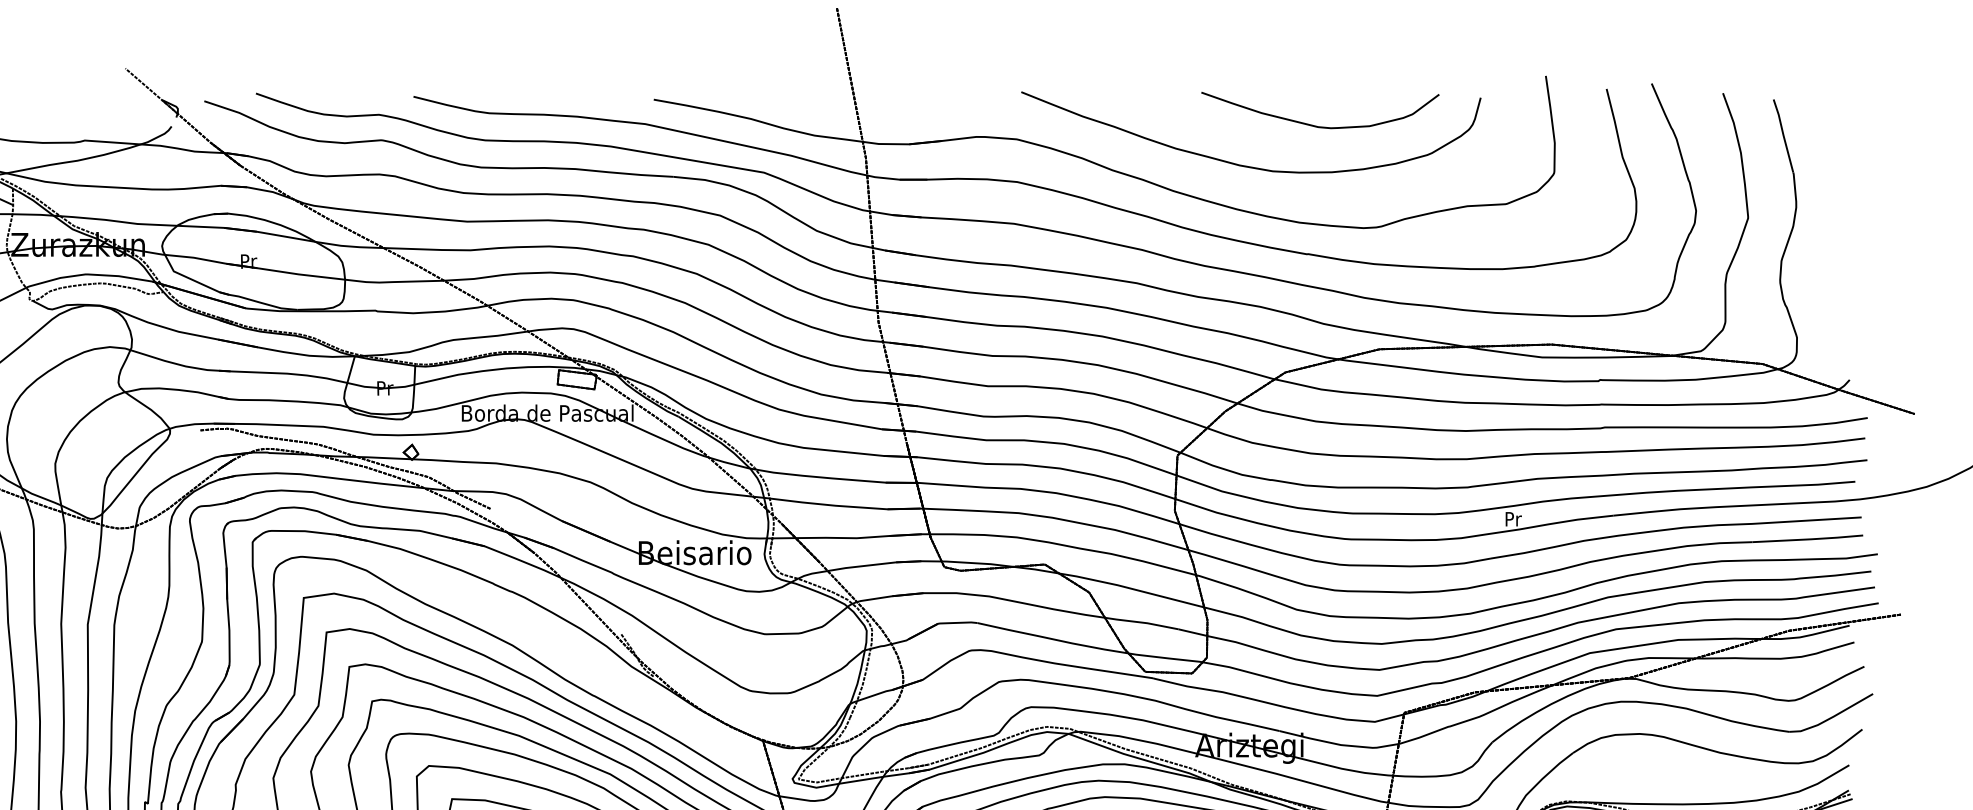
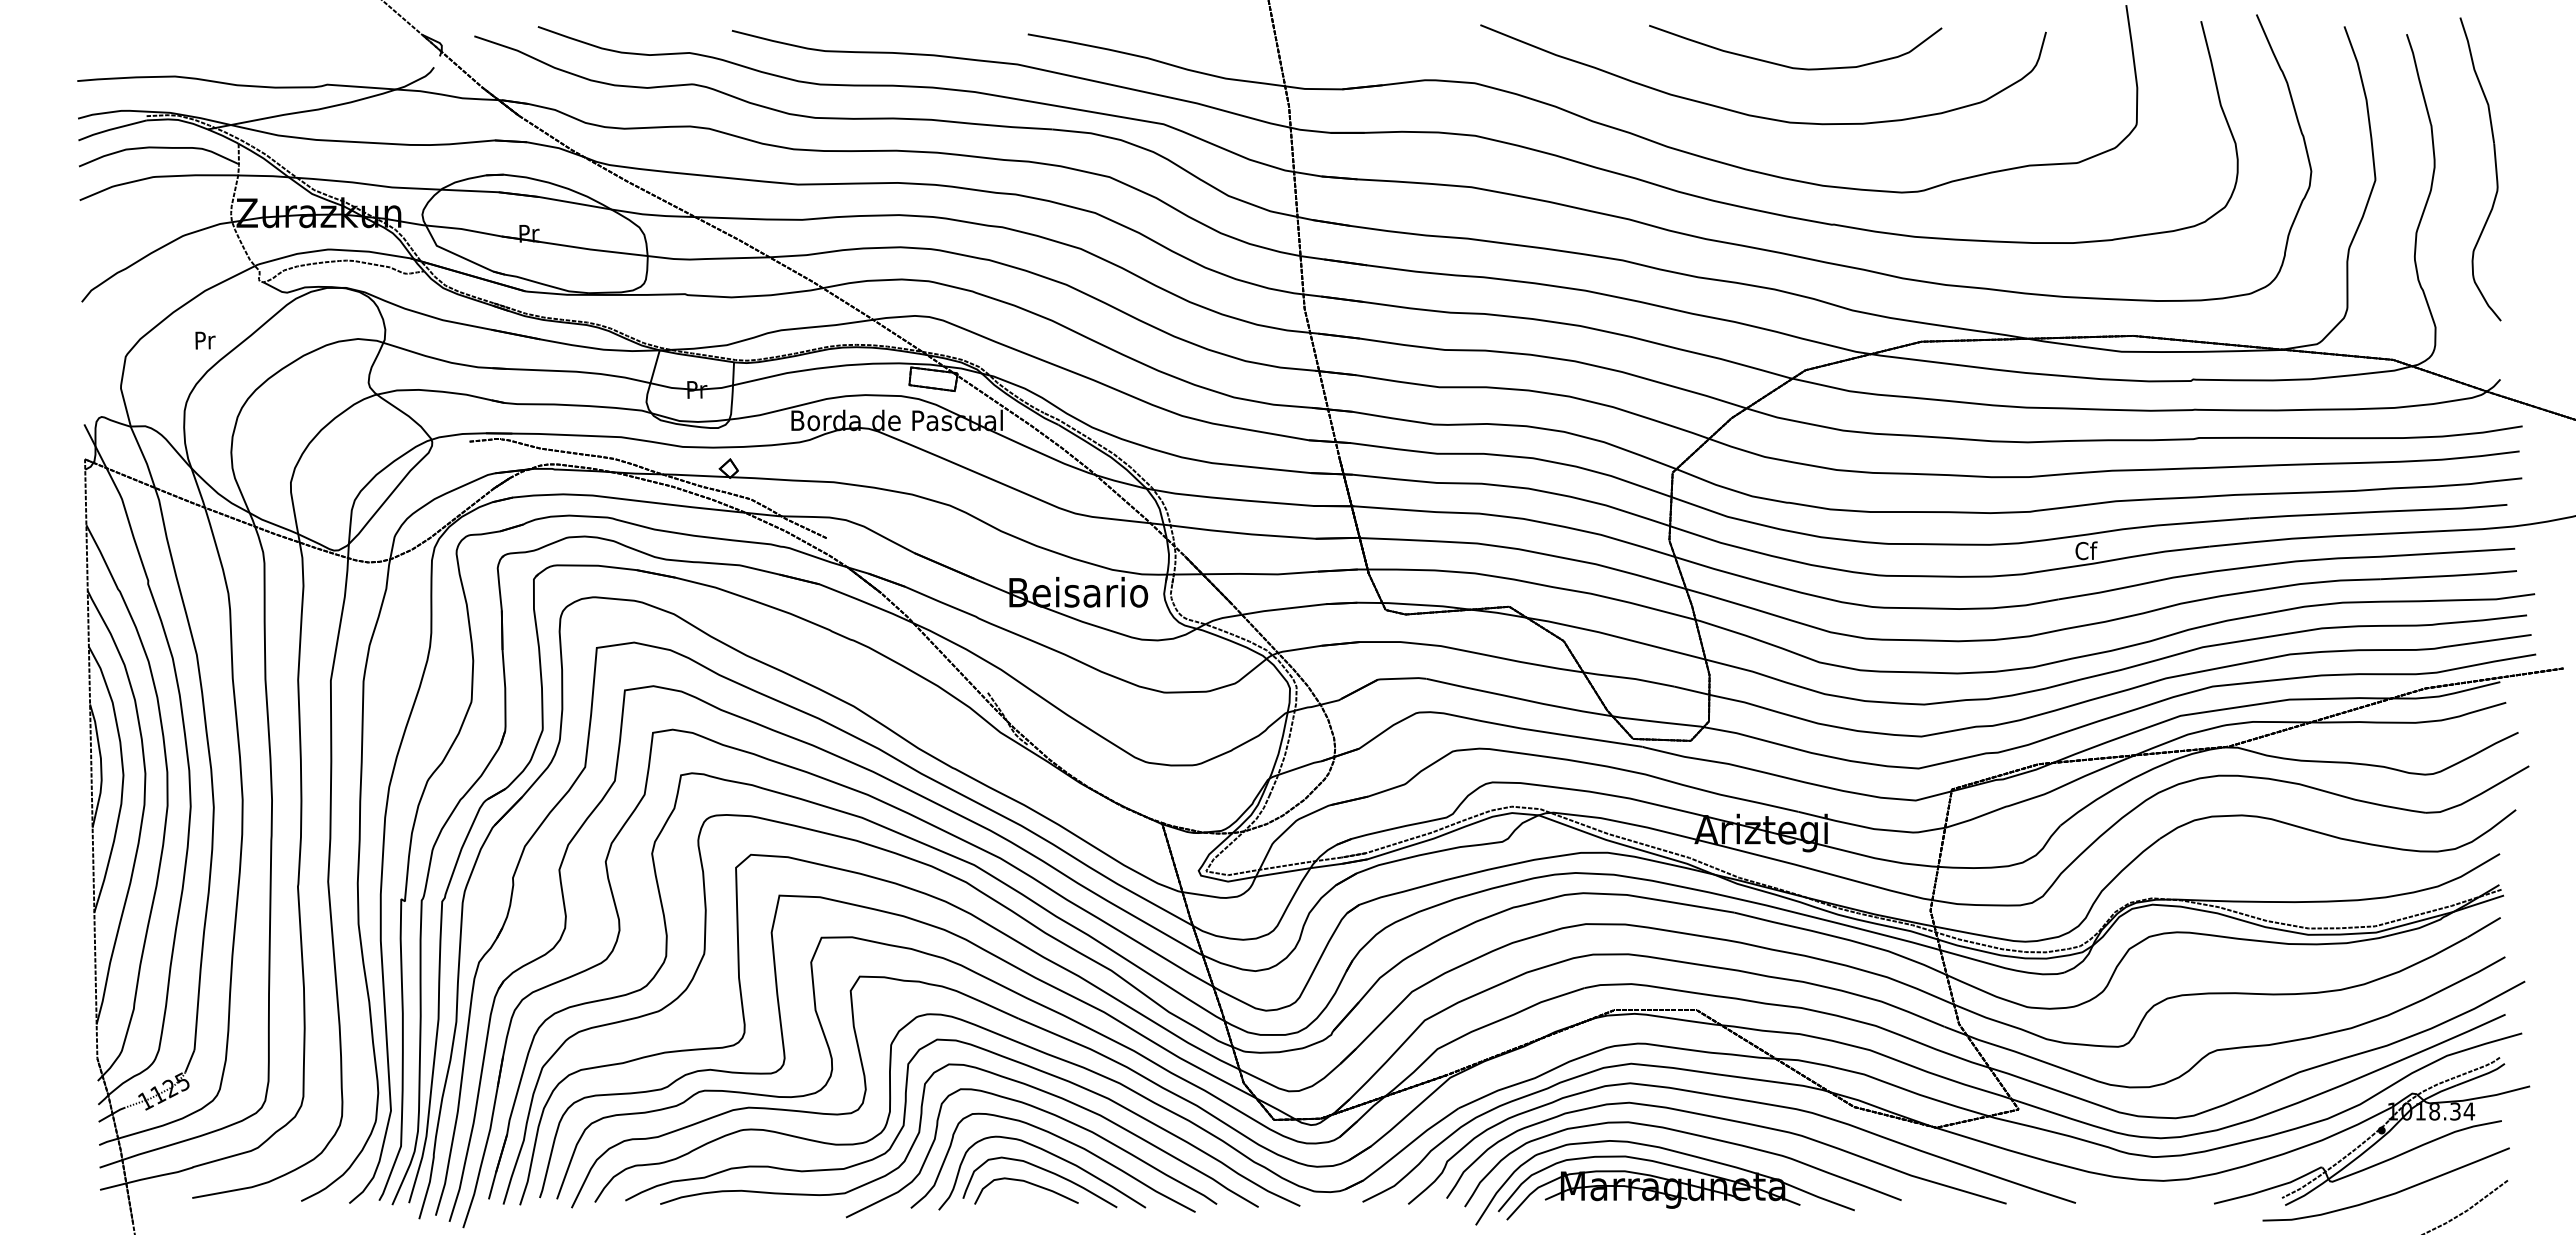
curve: (1317, 125) -> (1791, 66), moved
part: (1845, 209) -> (2495, 169), added
text: (1513, 518) -> (2086, 550), Pr -> Cf

